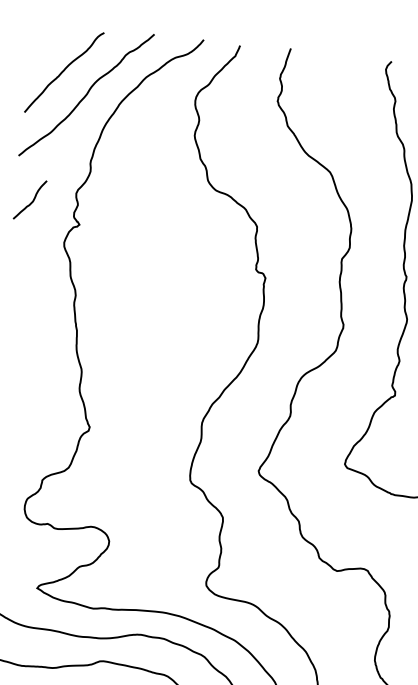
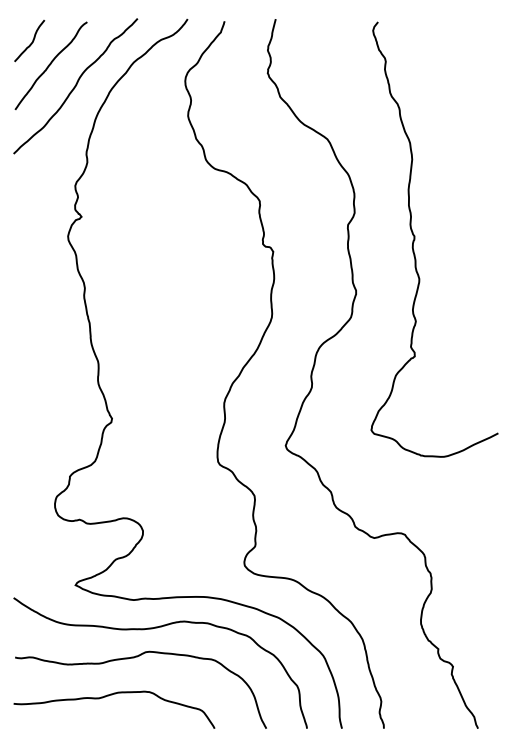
curve: (31, 201) -> (31, 42), moved

